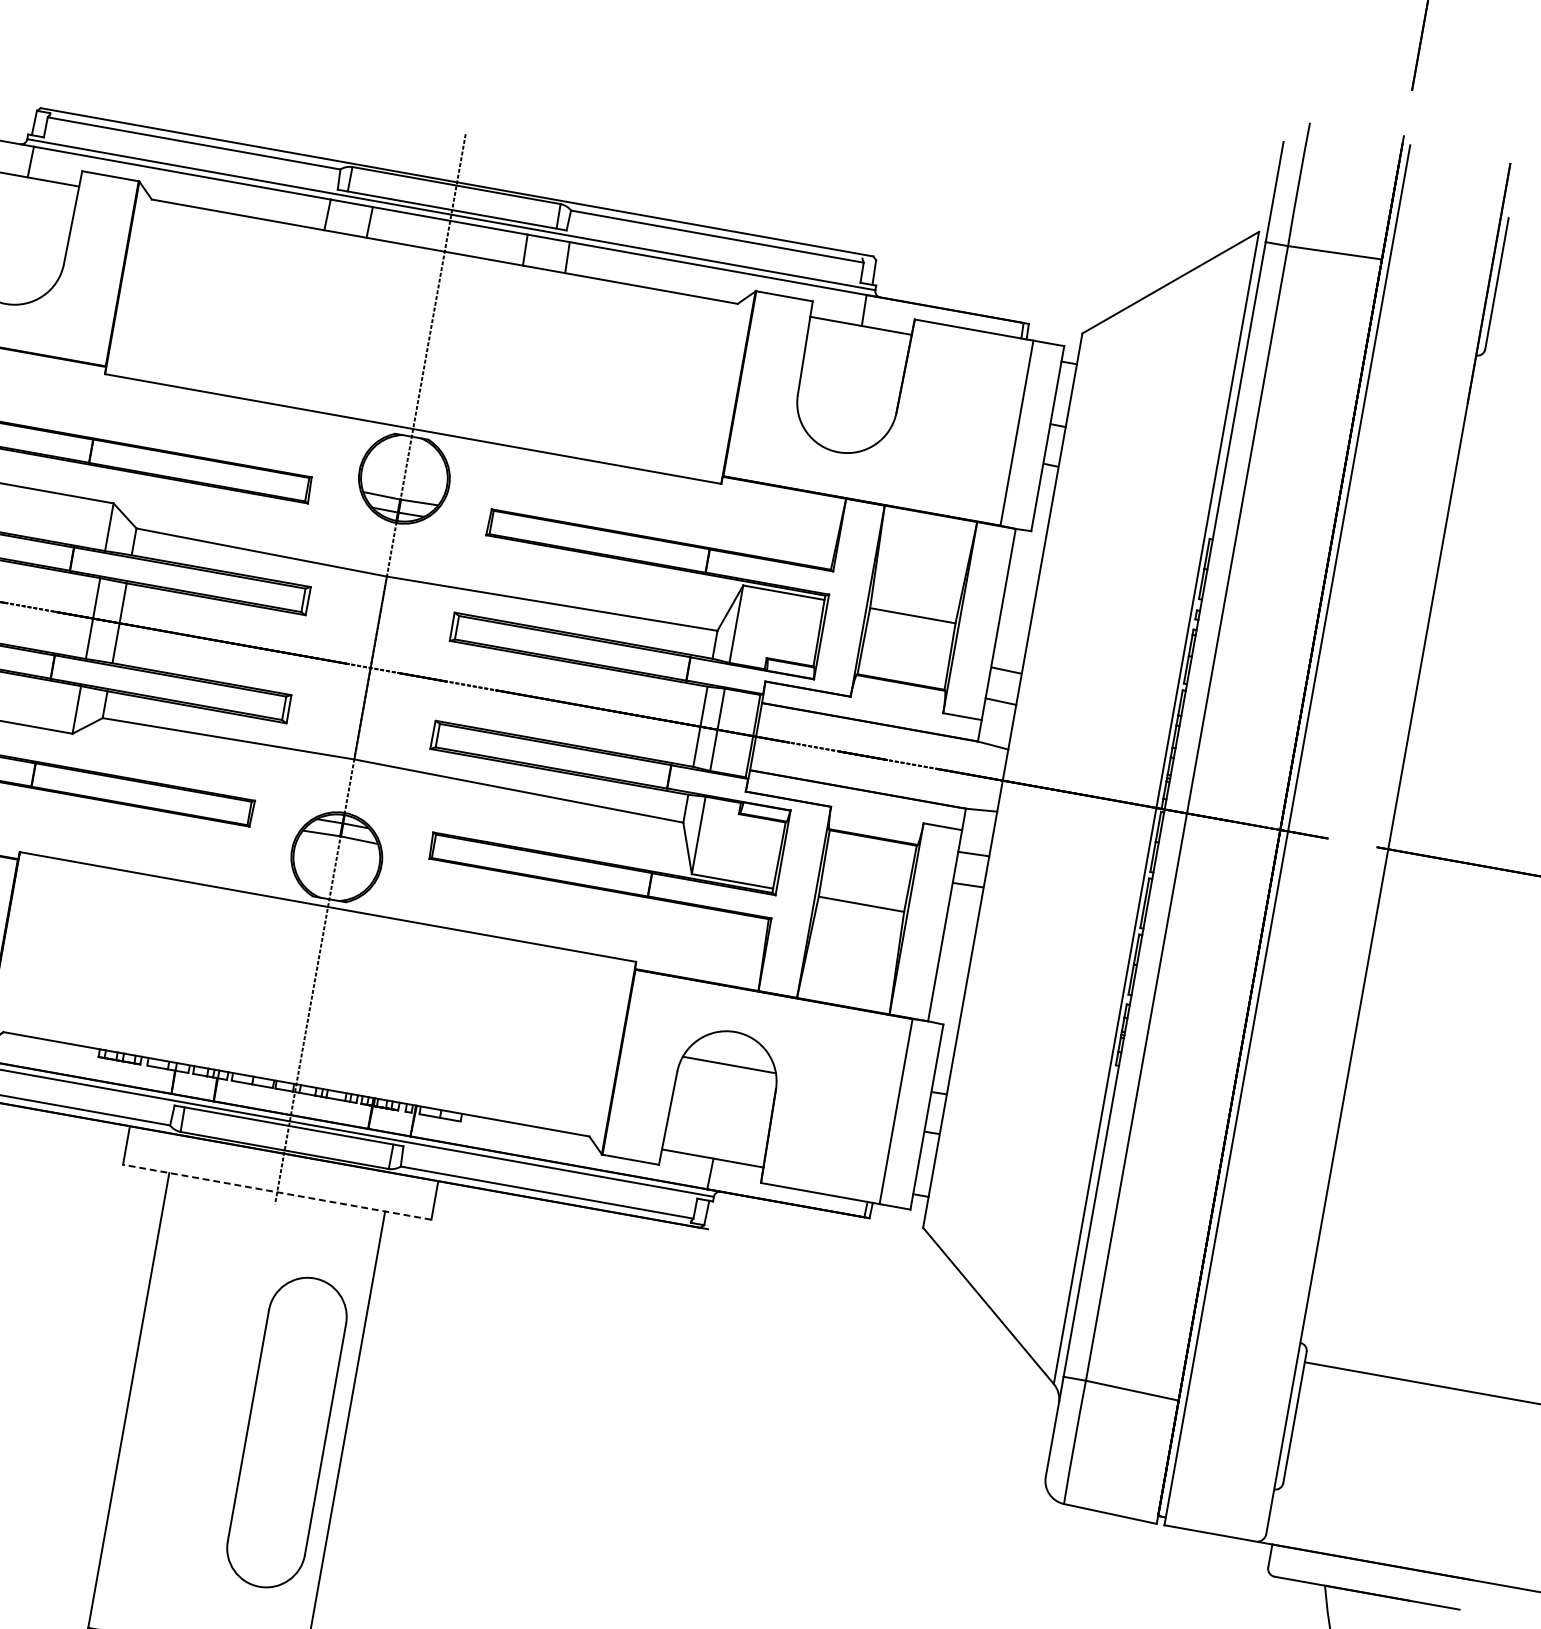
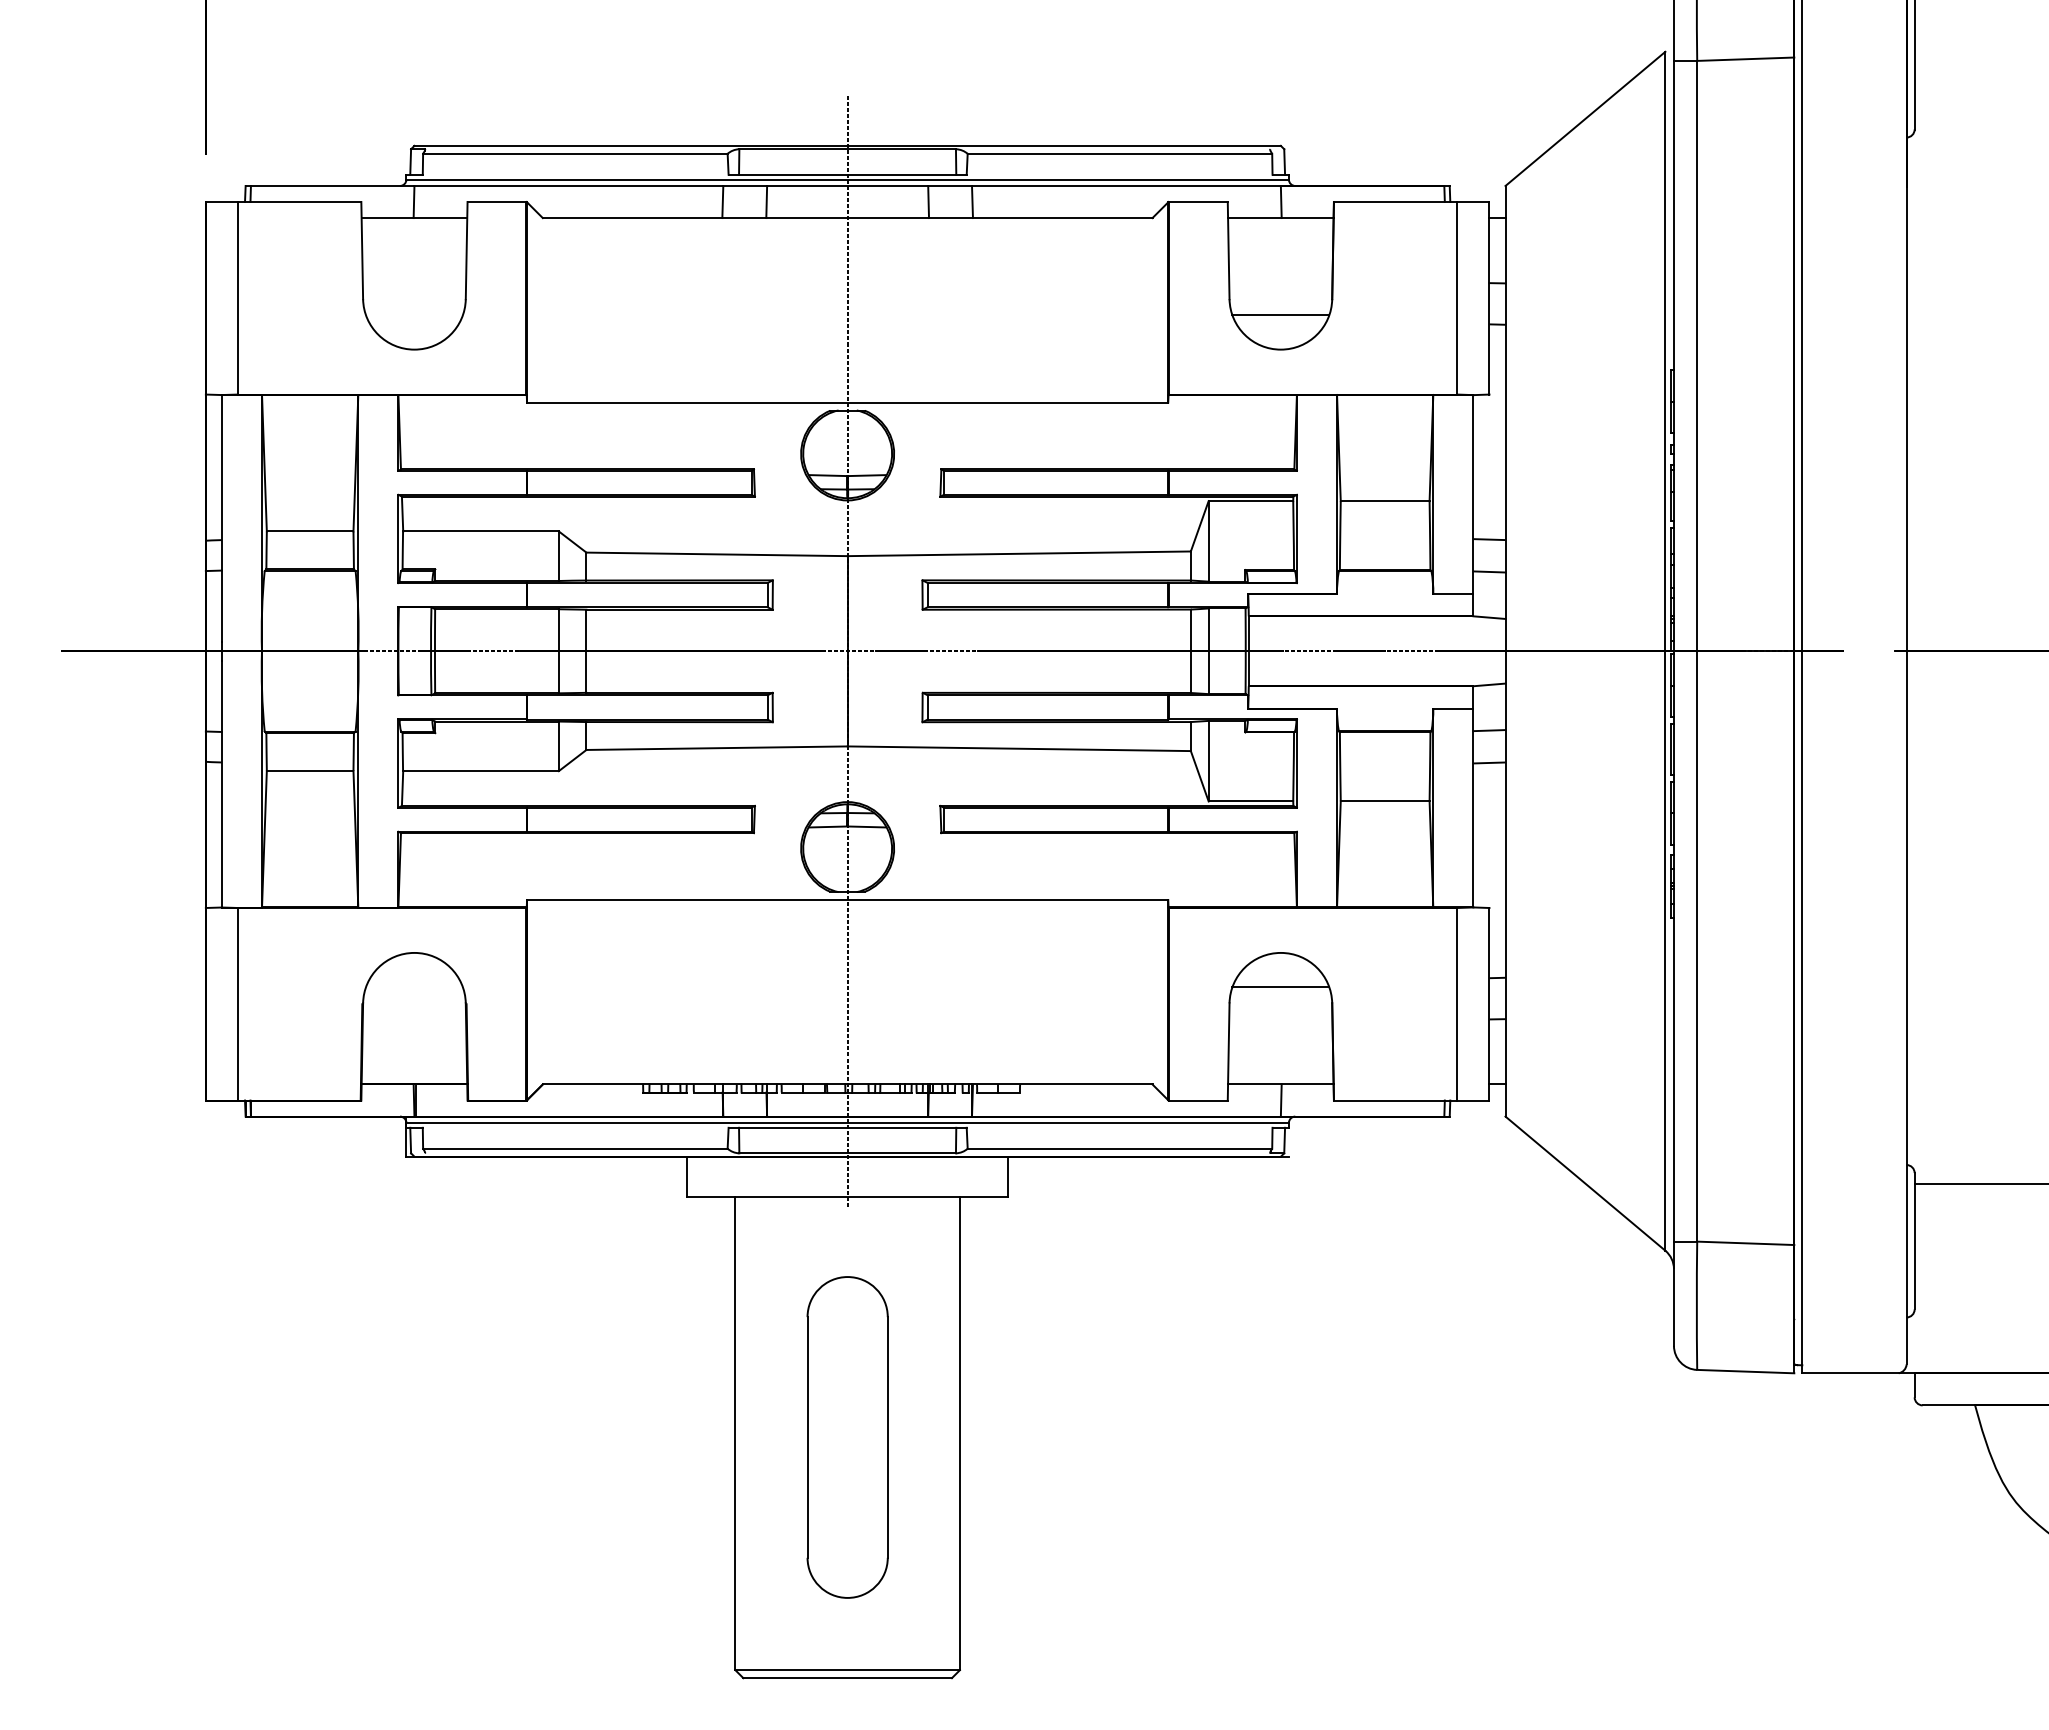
line: (844, 419) -> (1280, 315), added
line: (277, 1191) -> (847, 1196), dashed -> solid
part: (286, 1432) -> (847, 1437), moved

